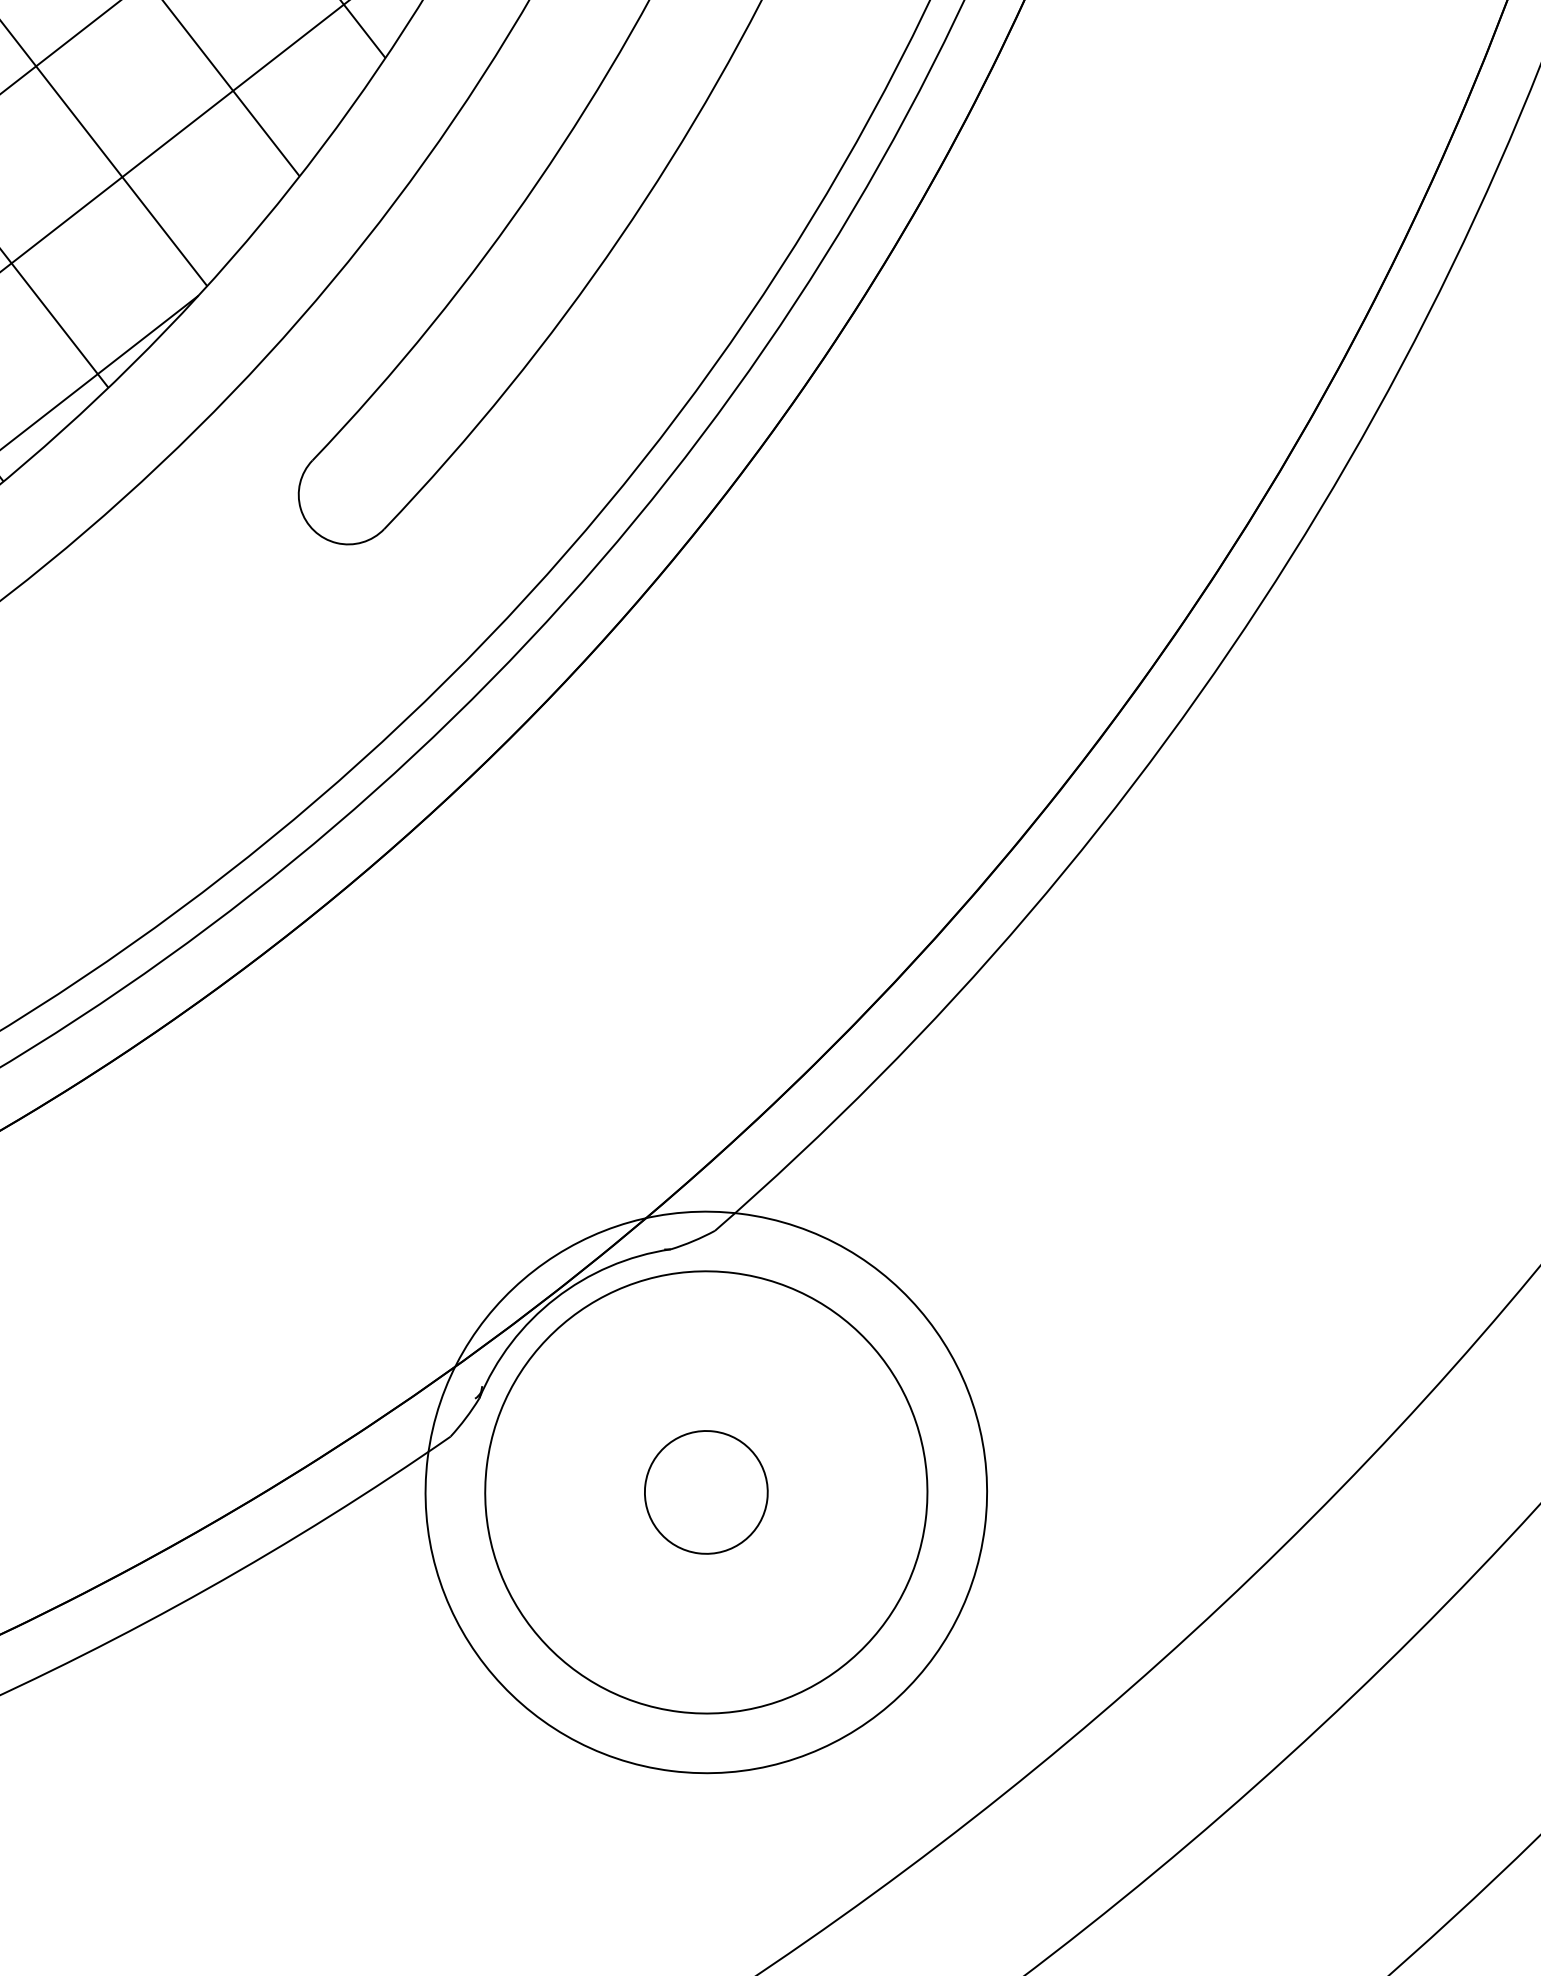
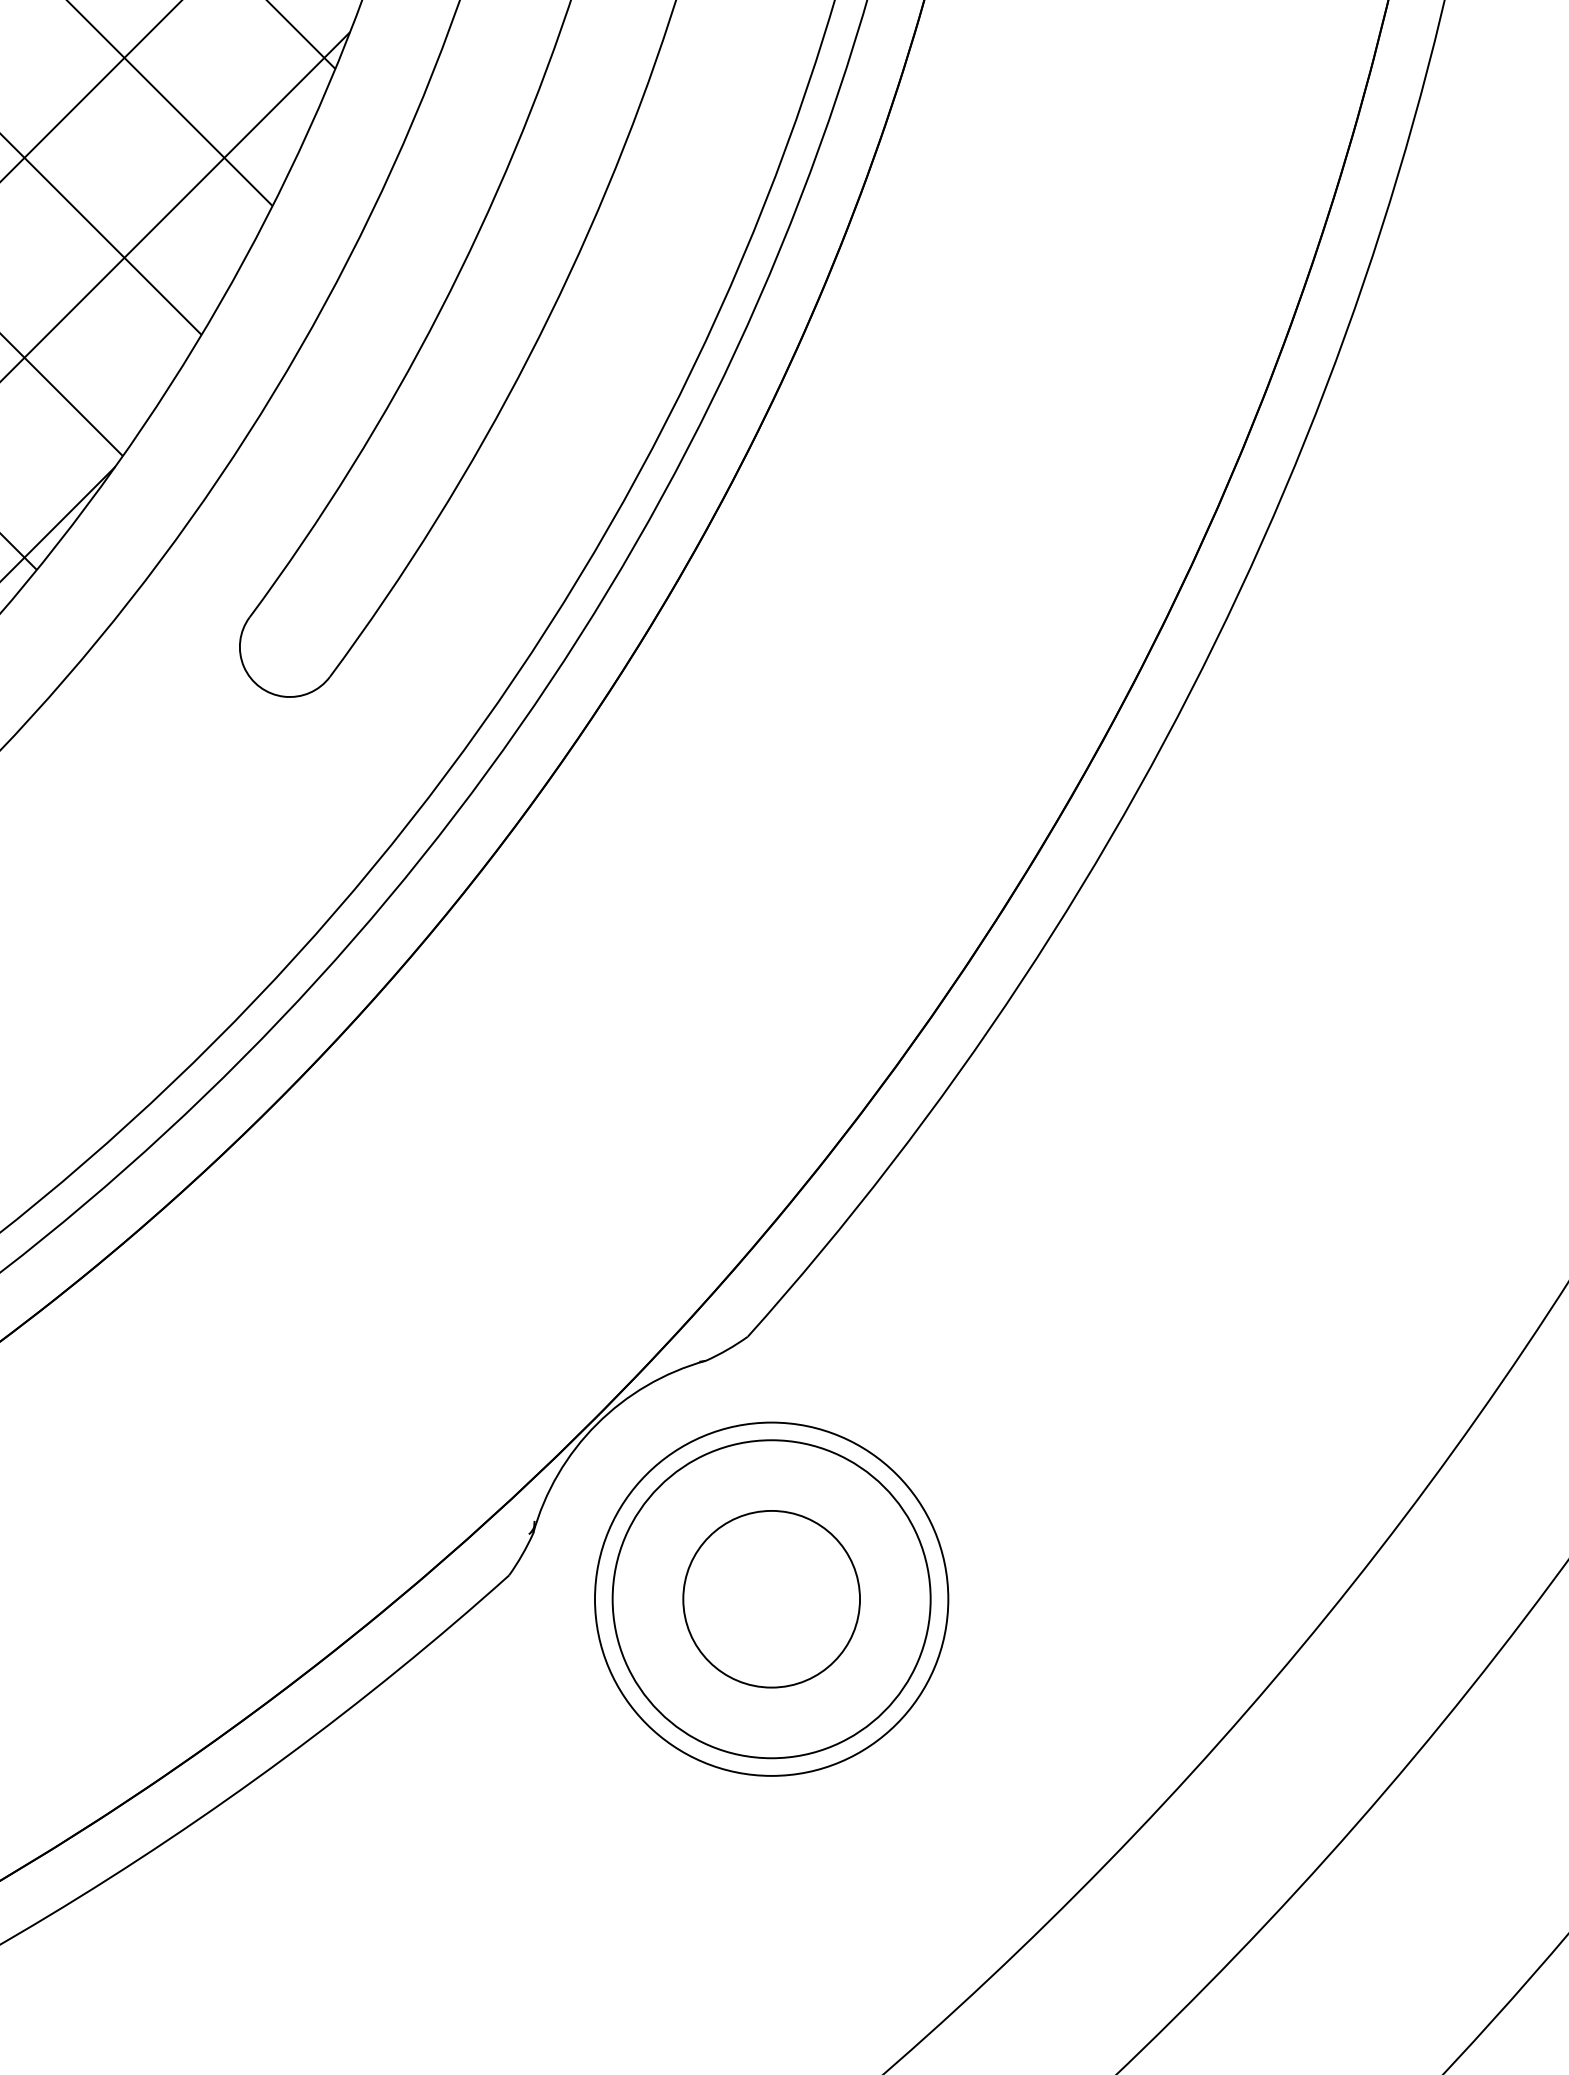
circle: (706, 1491) -> (771, 1598), size x0.62
circle: (706, 1491) -> (771, 1598), size x1.43
circle: (706, 1492) -> (771, 1599), size x0.71

